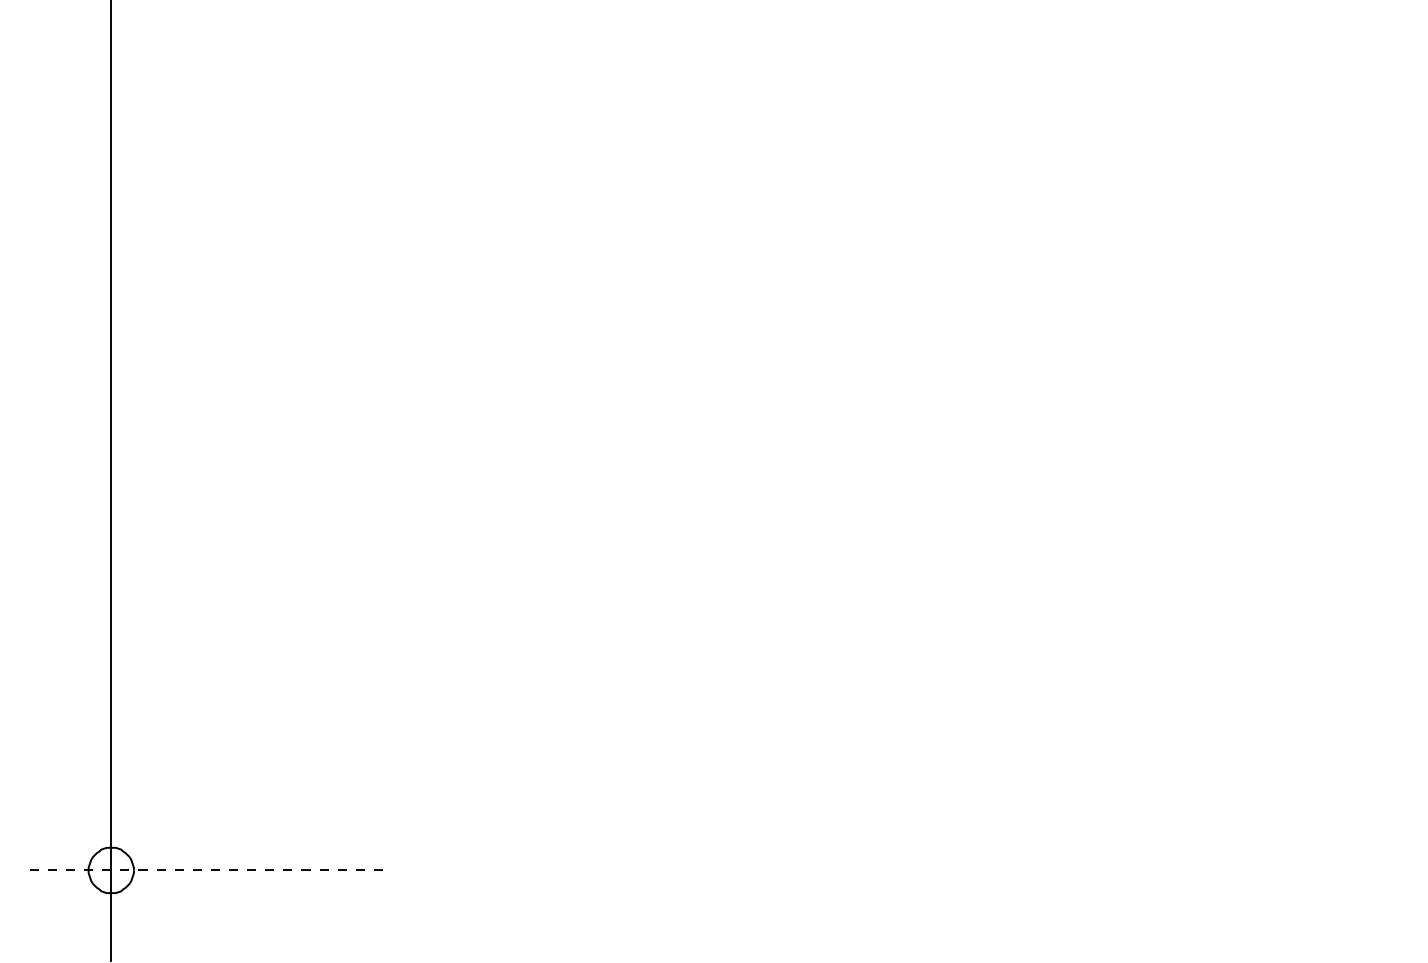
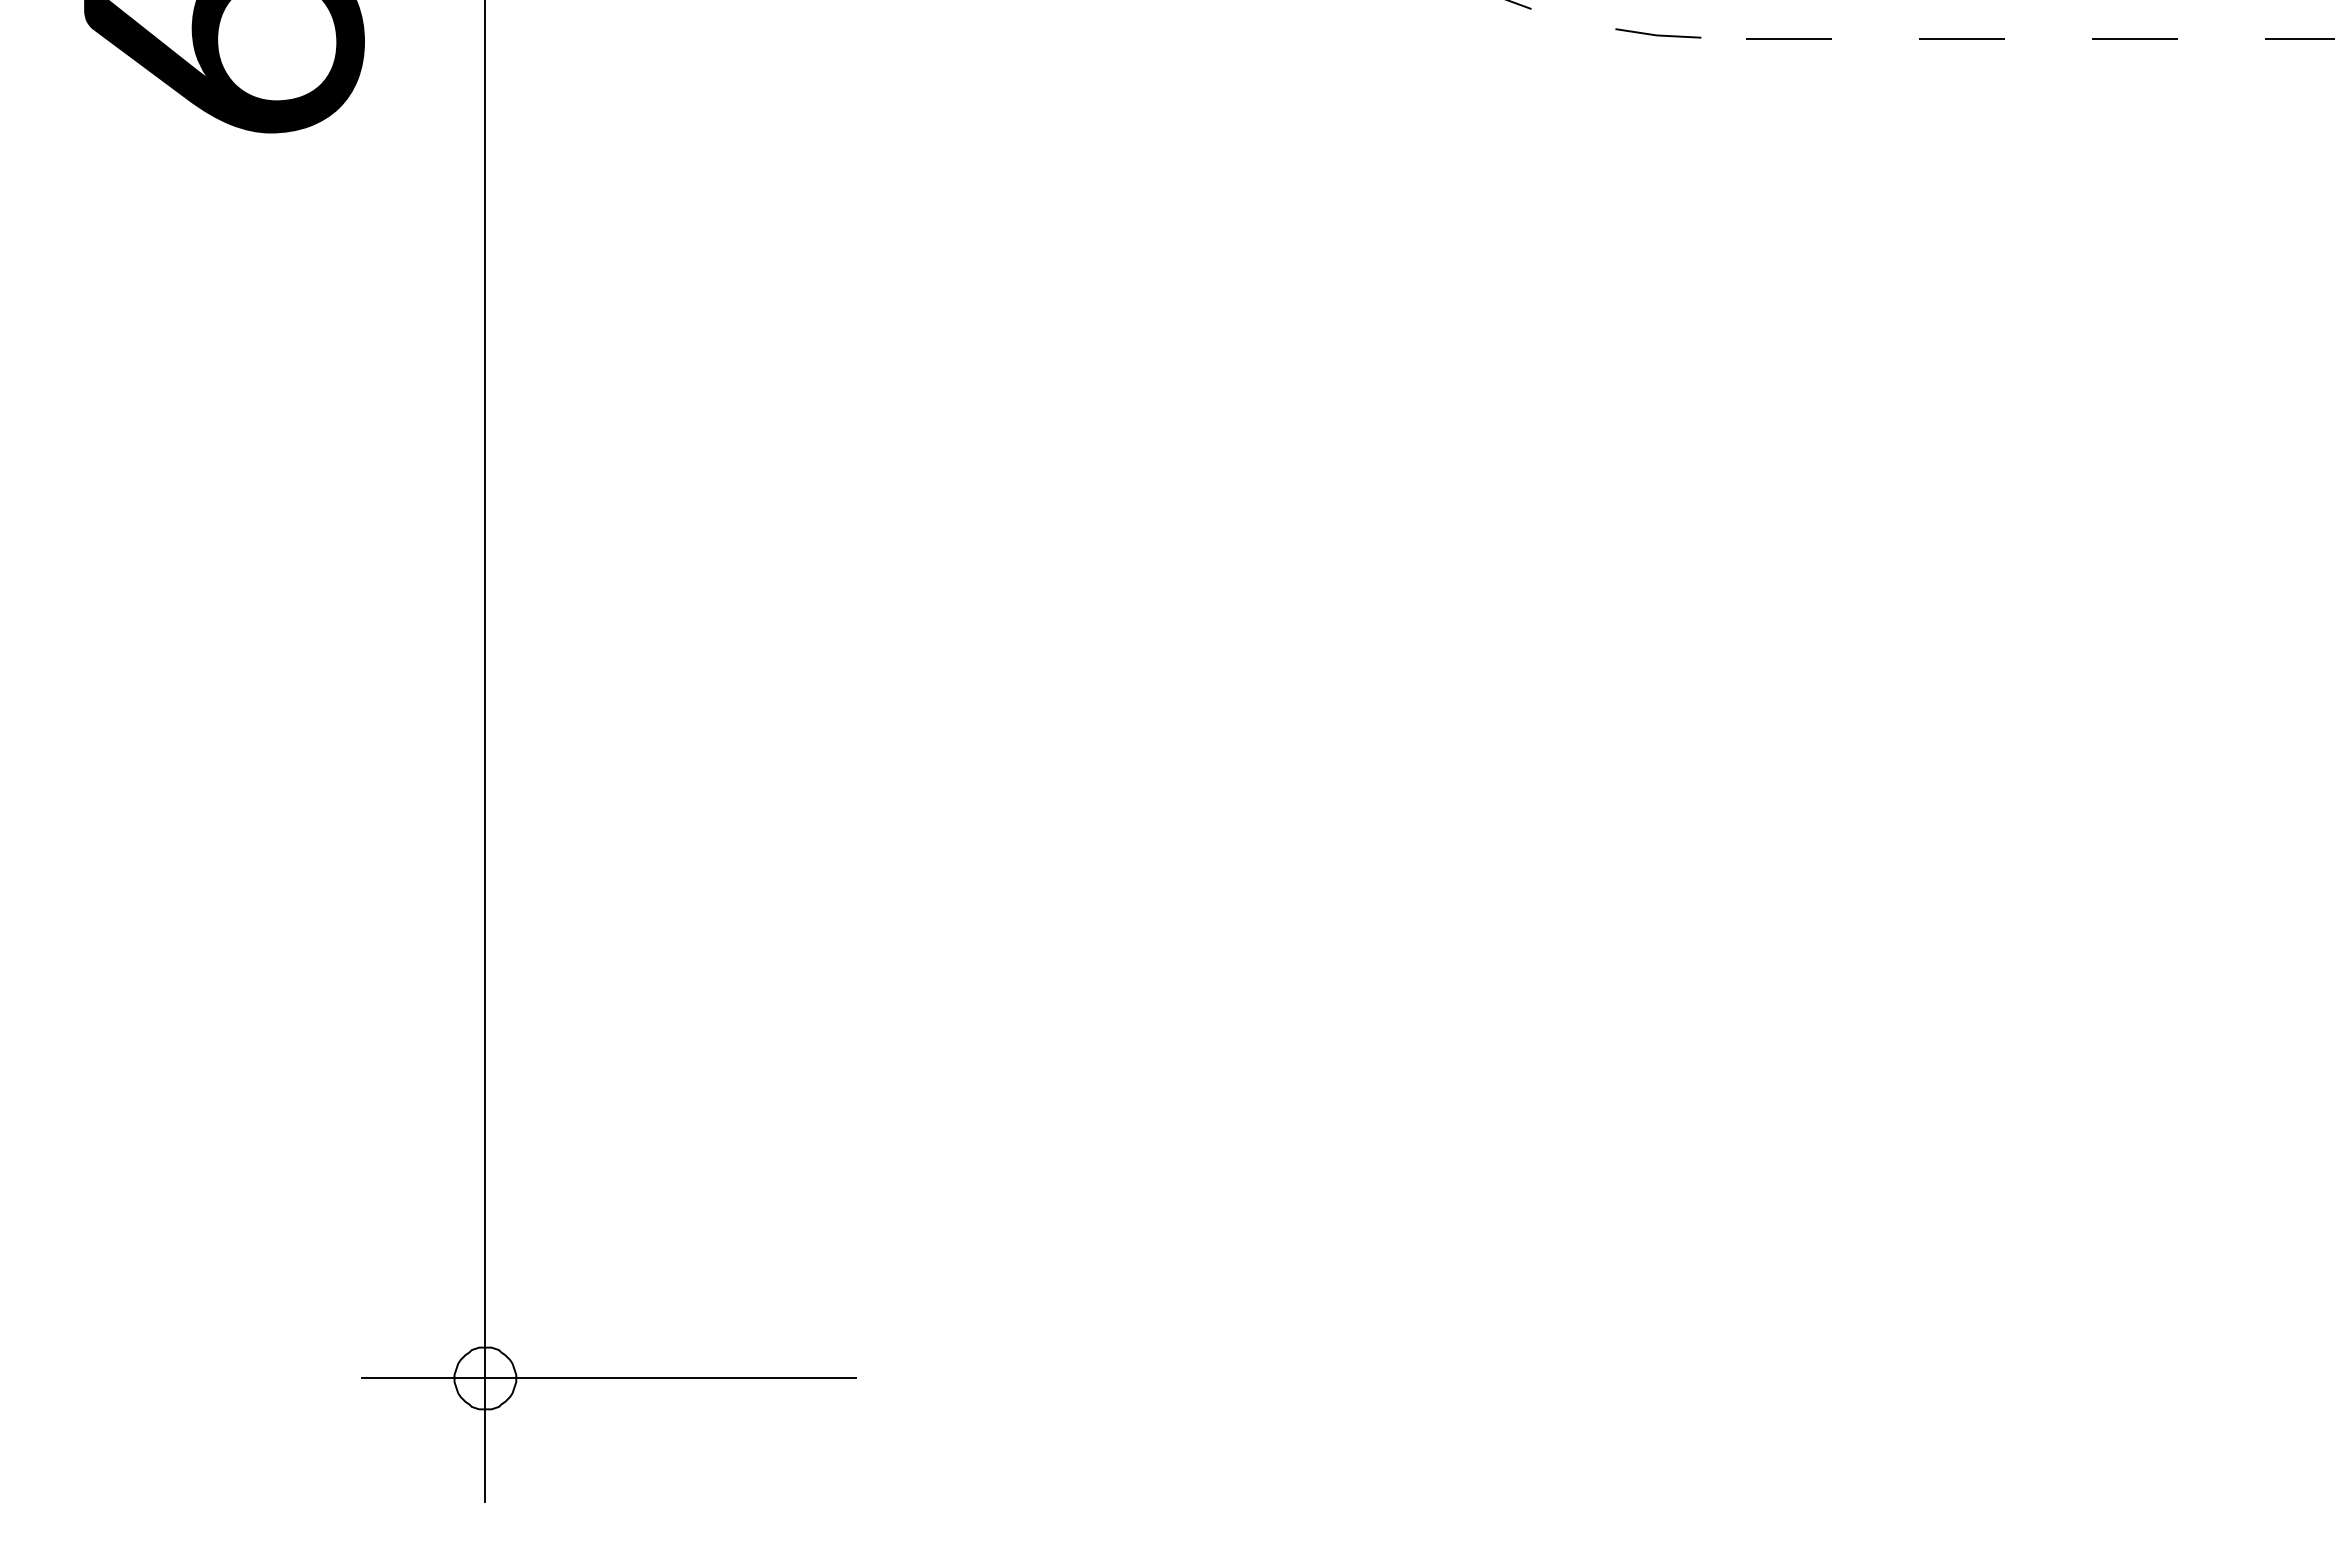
line: (201, 870) -> (608, 1378), dashed -> solid

